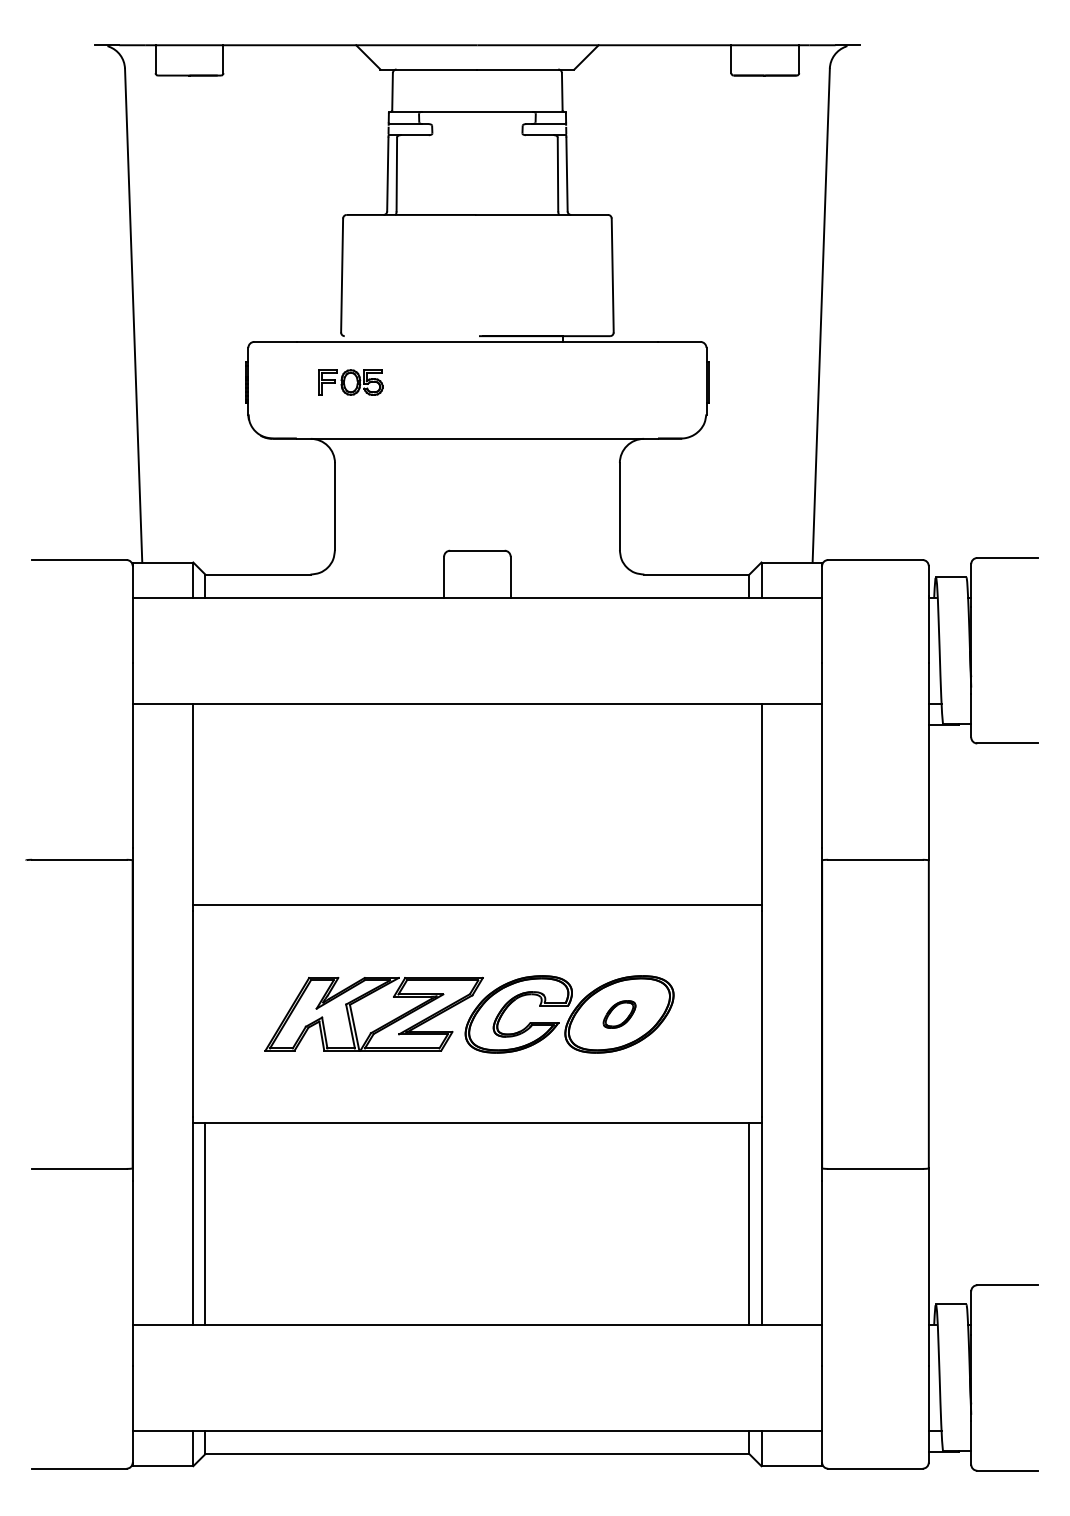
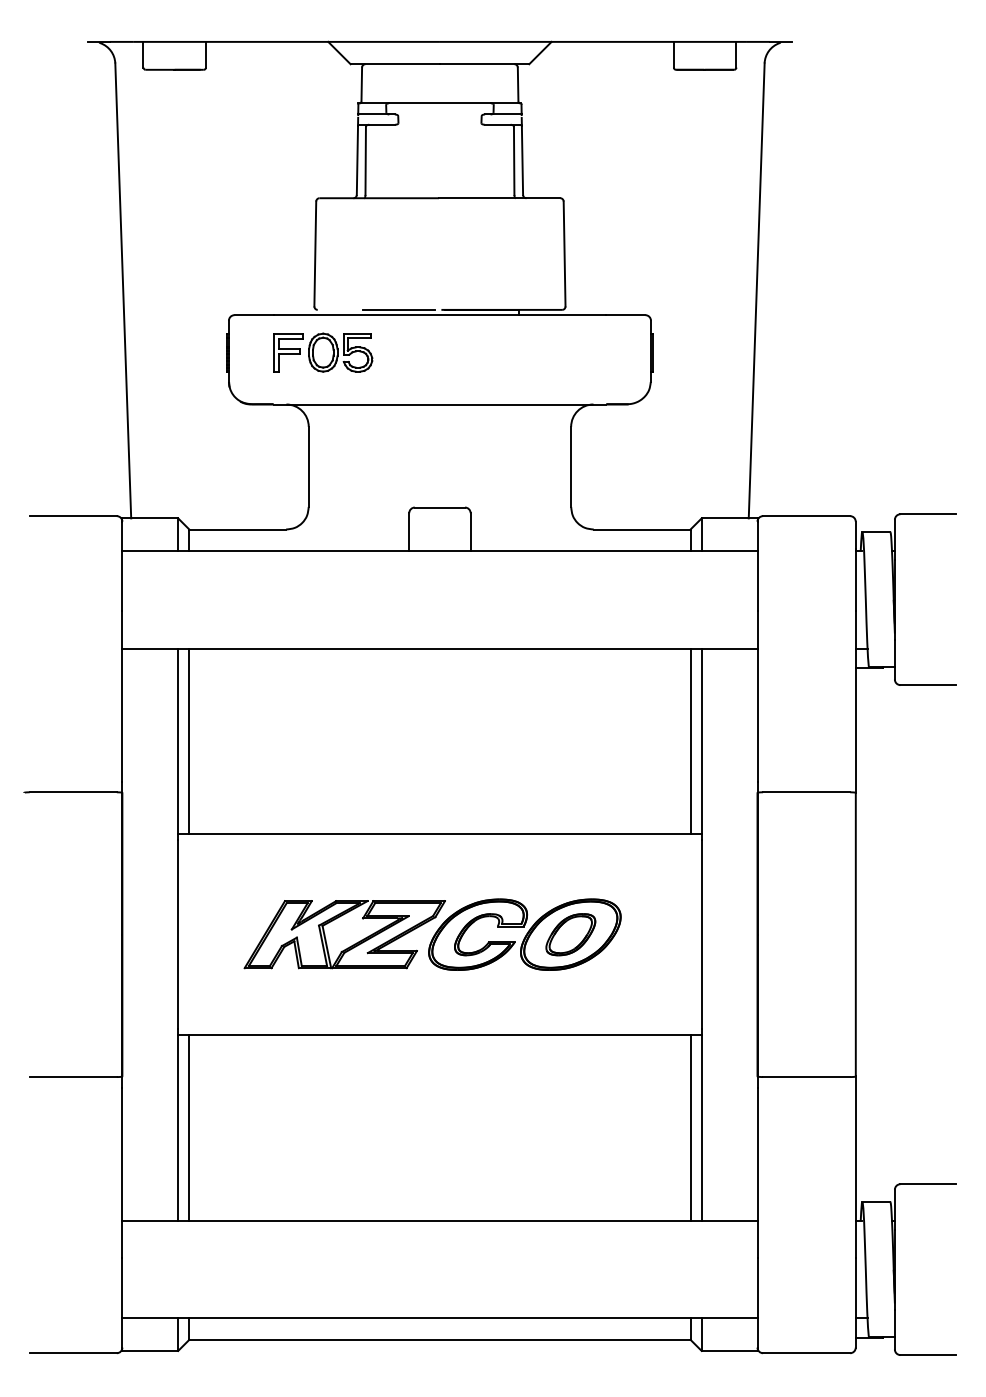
line: (432, 335) -> (398, 309), added
part: (351, 382) -> (323, 352), size x1.67
line: (205, 804) -> (189, 741), added
line: (749, 804) -> (690, 741), added
part: (619, 1014) -> (570, 934), size x1.67

